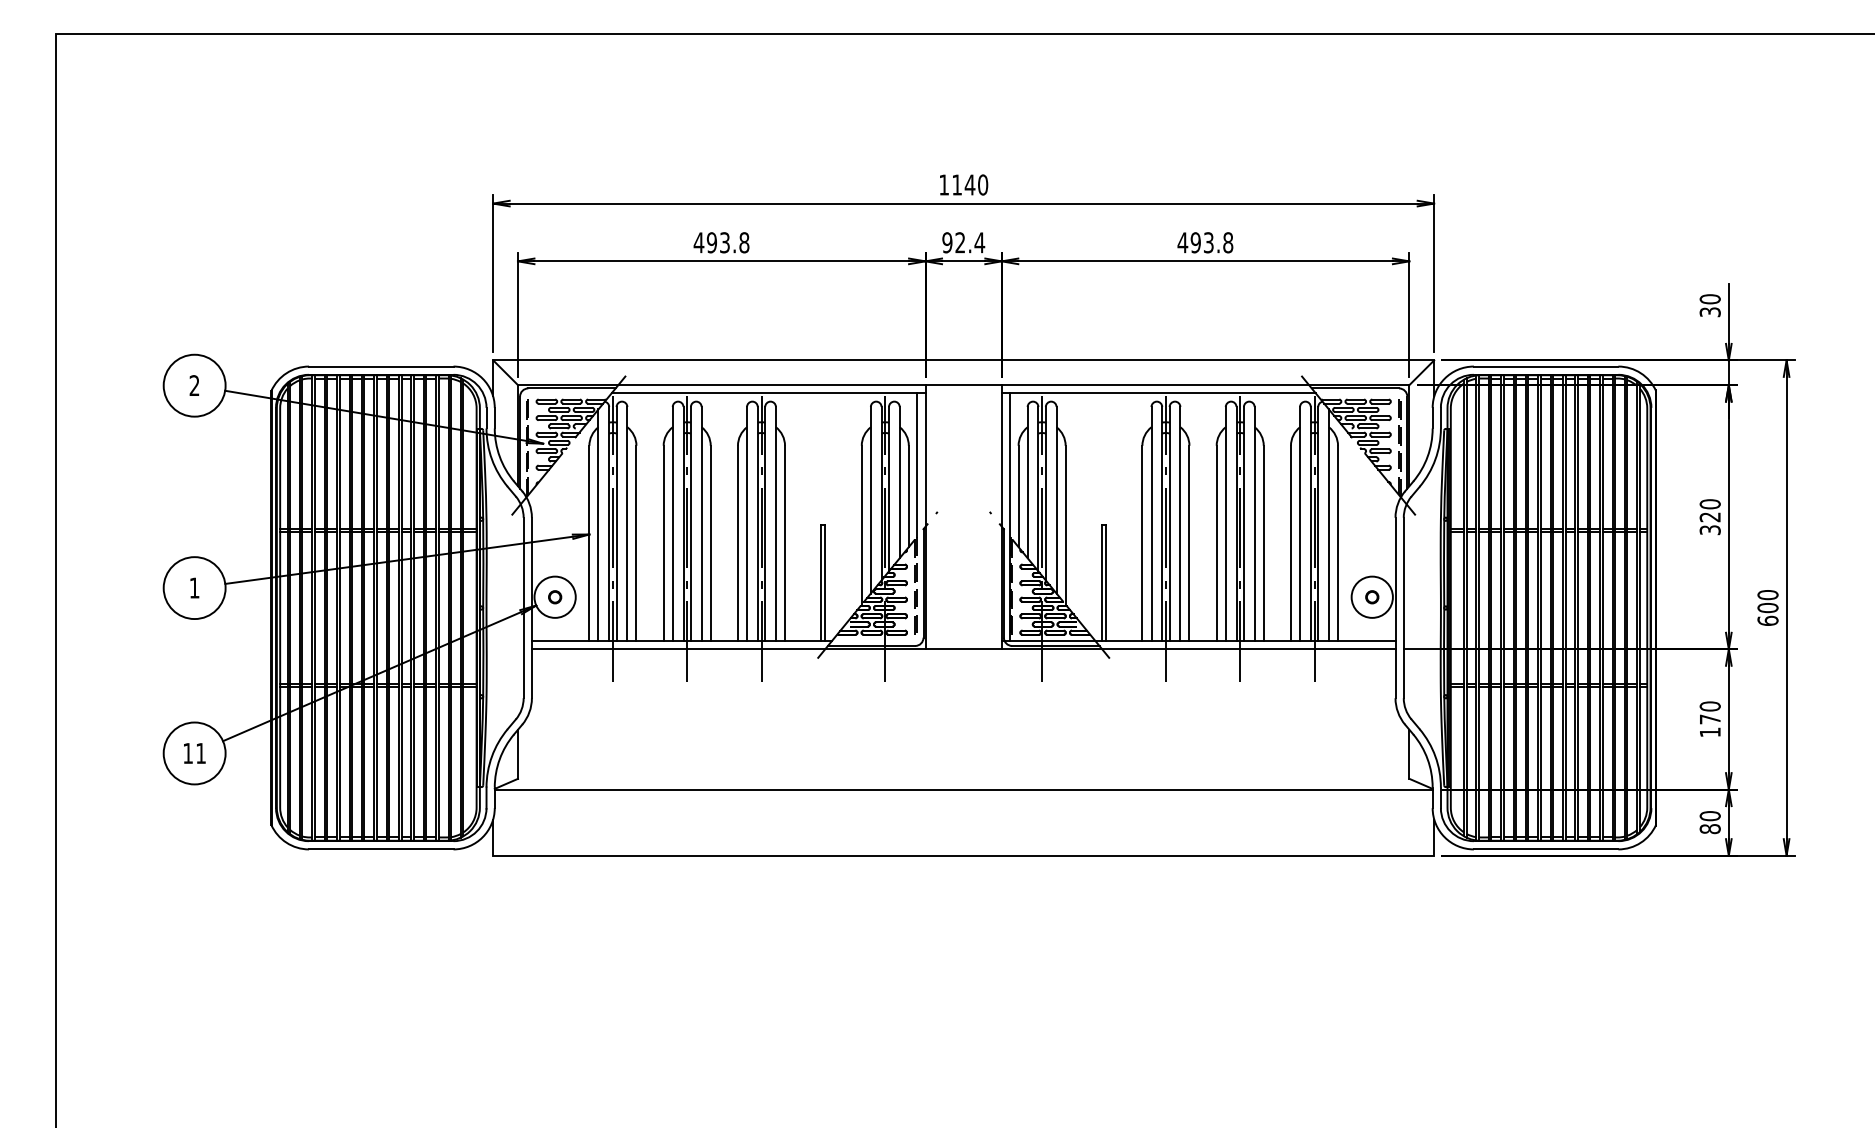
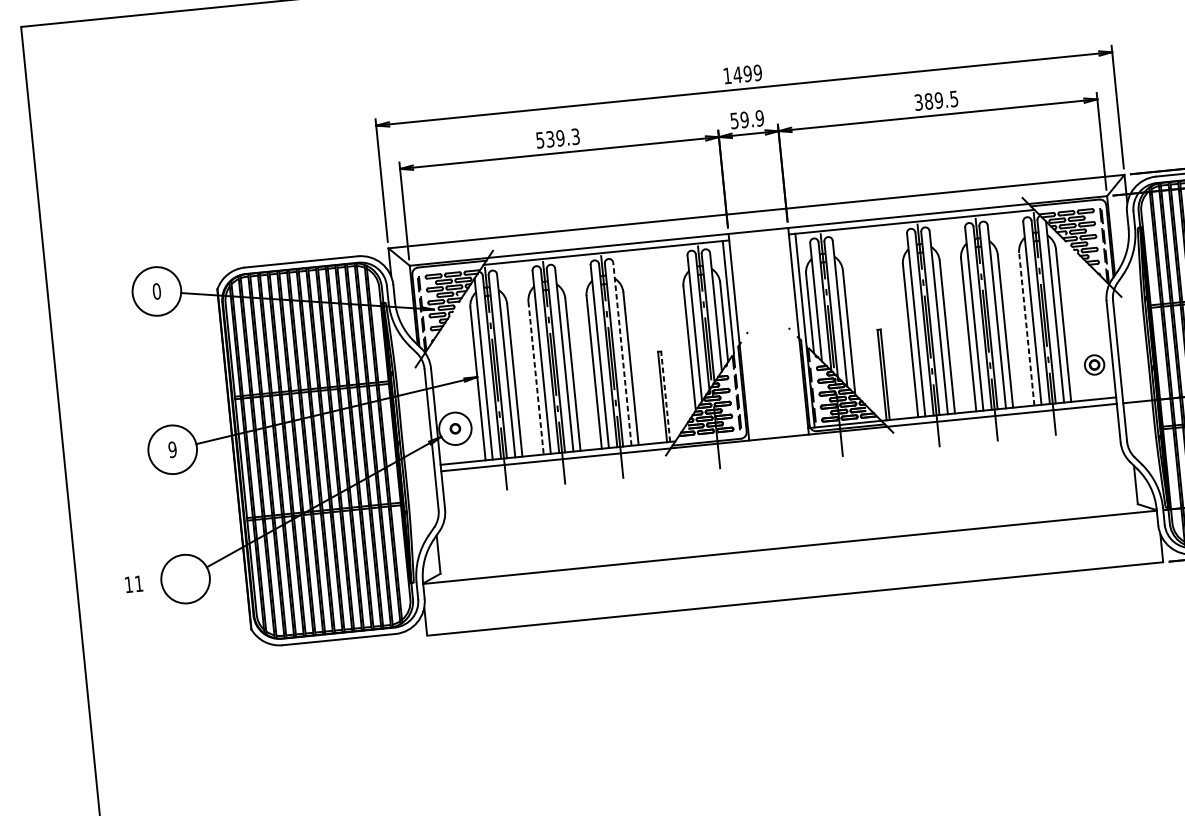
text: (969, 184) -> (747, 73), 1140 -> 1499
text: (721, 242) -> (557, 138), 493.8 -> 539.3
text: (963, 242) -> (747, 119), 92.4 -> 59.9
text: (1205, 242) -> (936, 100), 493.8 -> 389.5
text: (194, 385) -> (156, 291), 2 -> 0
line: (775, 524) -> (622, 354), solid -> dashed
line: (663, 543) -> (535, 378), solid -> dashed
line: (1290, 543) -> (1026, 329), solid -> dashed
line: (825, 583) -> (665, 396), solid -> dashed
text: (194, 587) -> (172, 449), 1 -> 9
circle: (1371, 596) -> (1093, 364), size x0.6
text: (194, 753) -> (133, 584), moved

